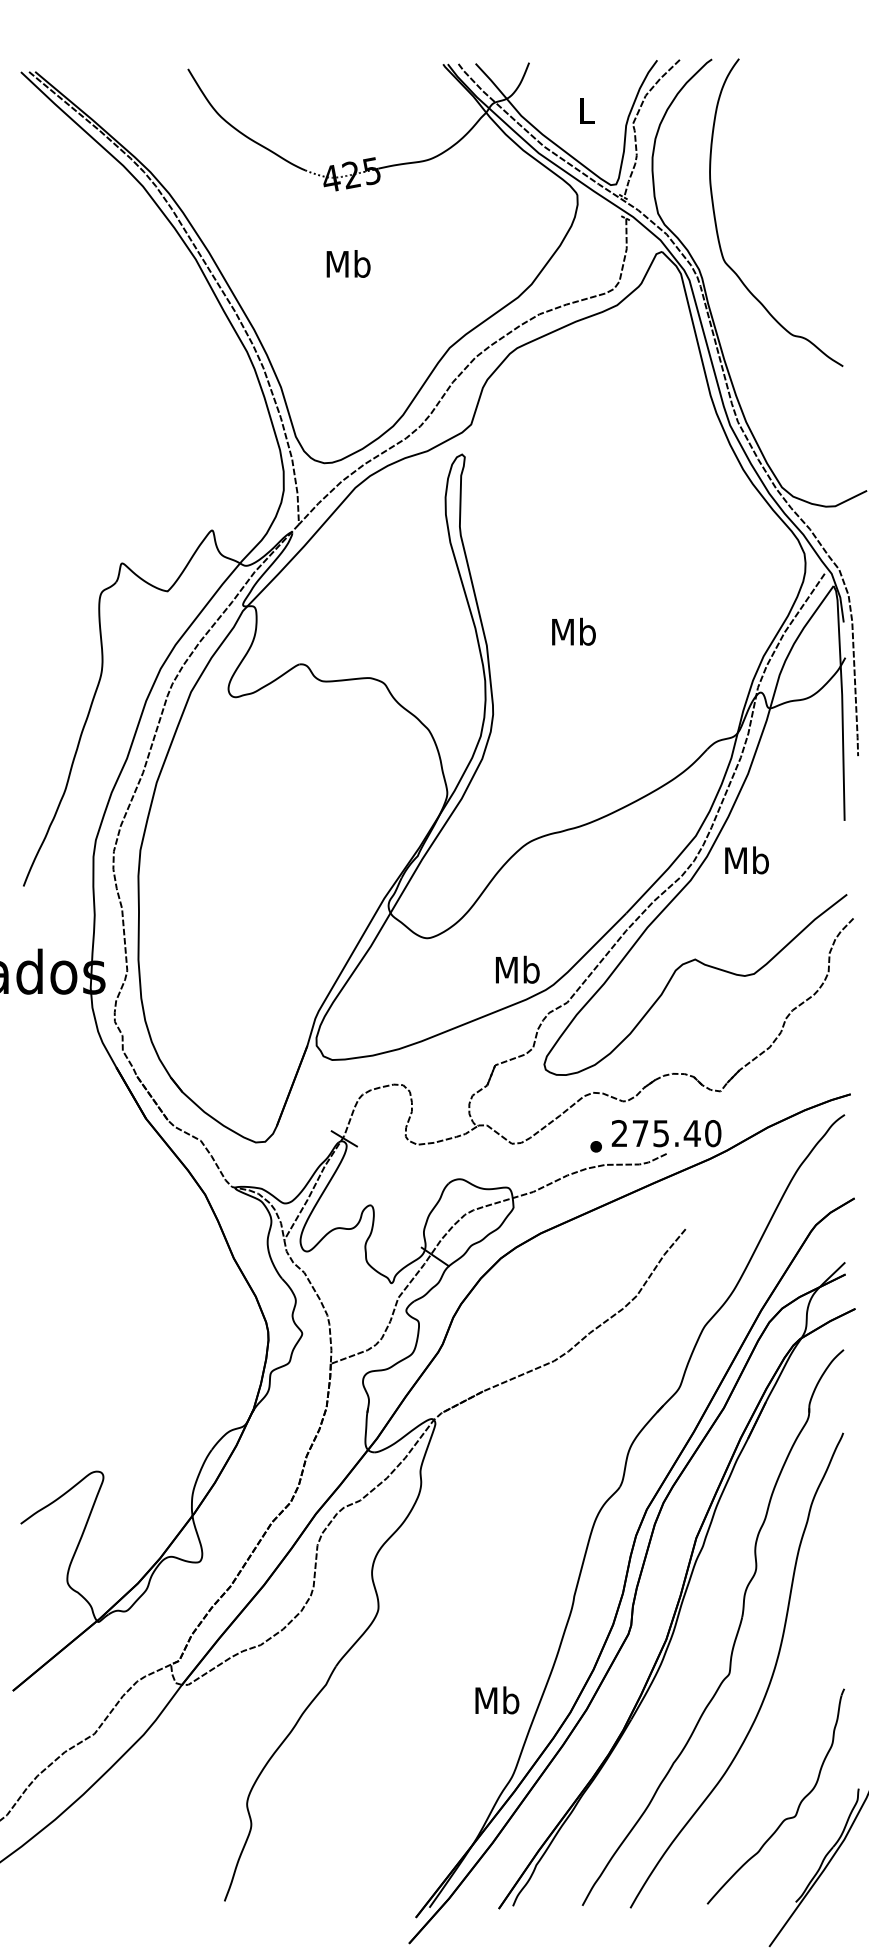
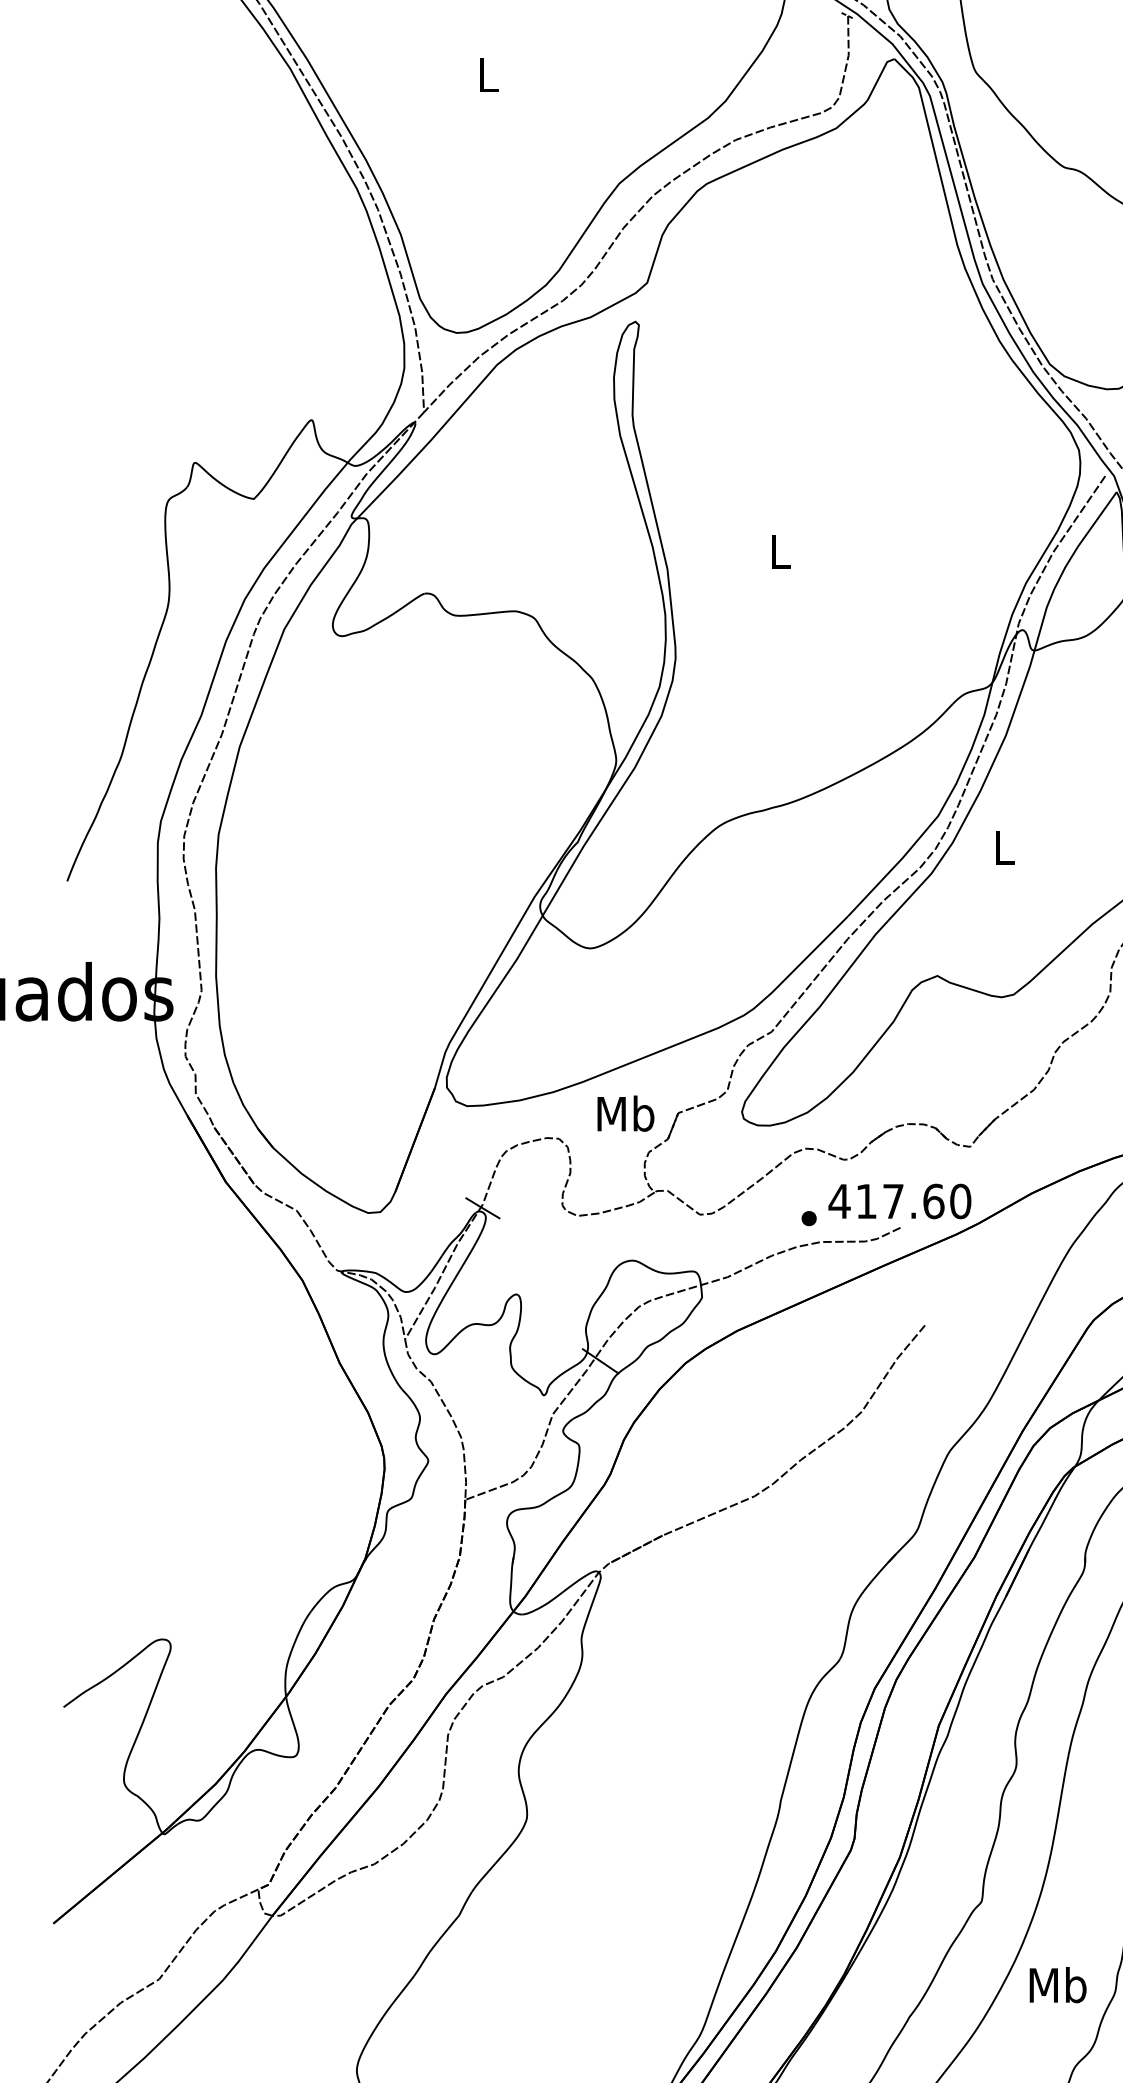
text: (348, 263) -> (488, 74), Mb -> L
text: (573, 631) -> (779, 550), Mb -> L
text: (746, 860) -> (1003, 847), Mb -> L
text: (517, 969) -> (625, 1113), moved
text: (655, 1133) -> (885, 1201), 275.40 -> 417.60
text: (497, 1700) -> (1058, 1985), moved

